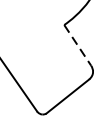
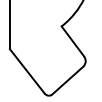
line: (77, 45) -> (72, 41), dashed -> solid

